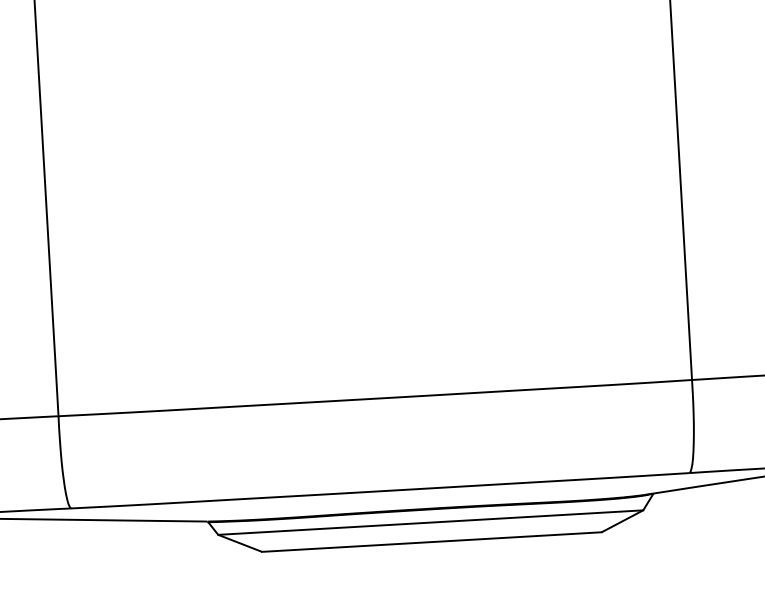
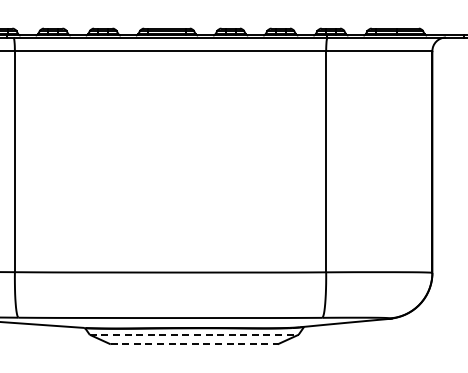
line: (431, 521) -> (194, 334), solid -> dashed
line: (432, 542) -> (194, 344), solid -> dashed

